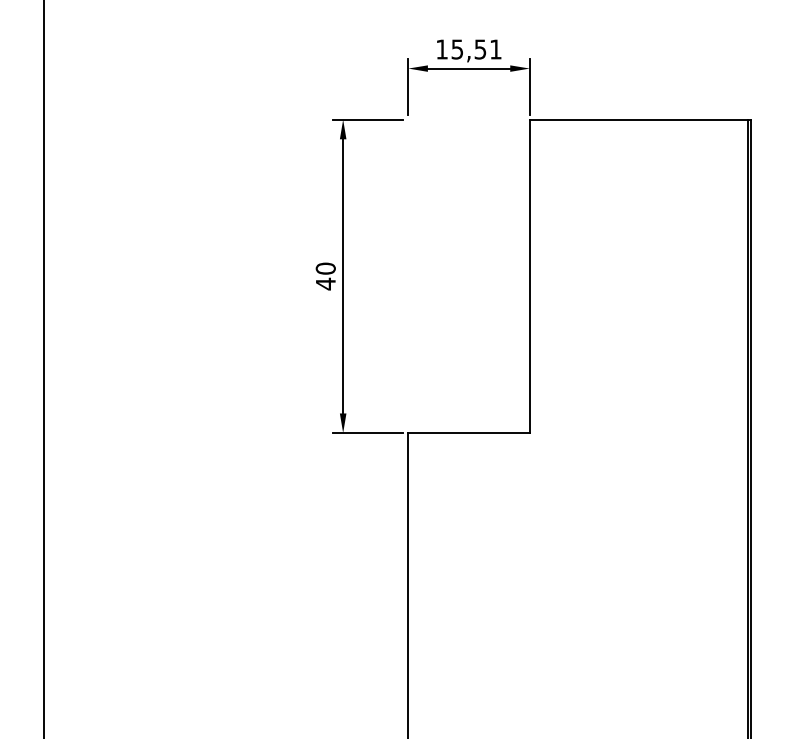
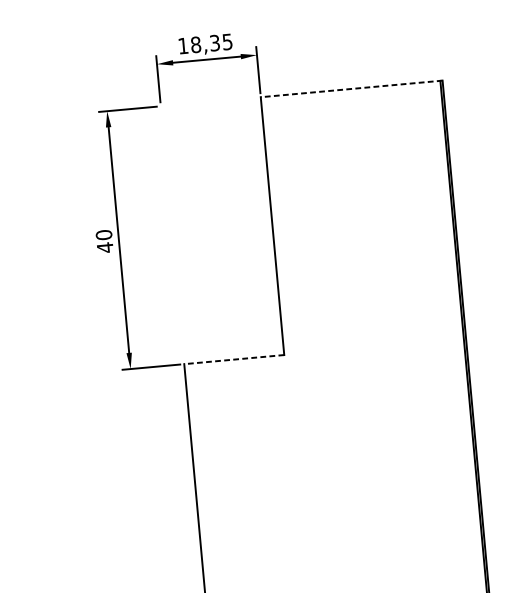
text: (476, 49) -> (211, 43), 15,51 -> 18,35
line: (639, 119) -> (351, 88), solid -> dashed
line: (469, 433) -> (234, 359), solid -> dashed

